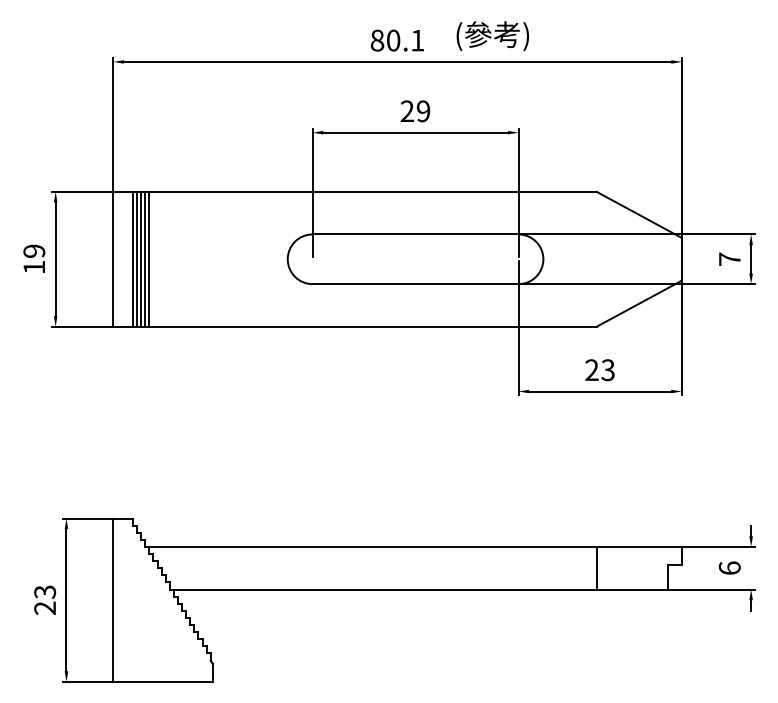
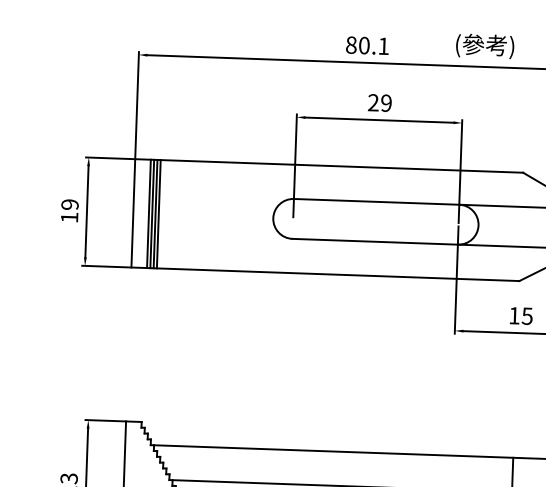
text: (492, 36) -> (484, 46), moved
line: (149, 258) -> (162, 213), removed
text: (599, 369) -> (520, 315), 23 -> 15

